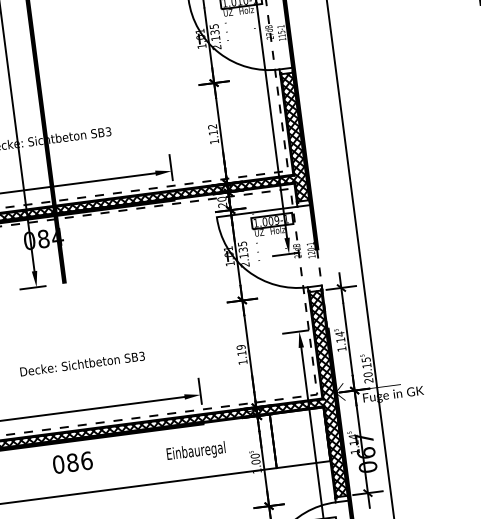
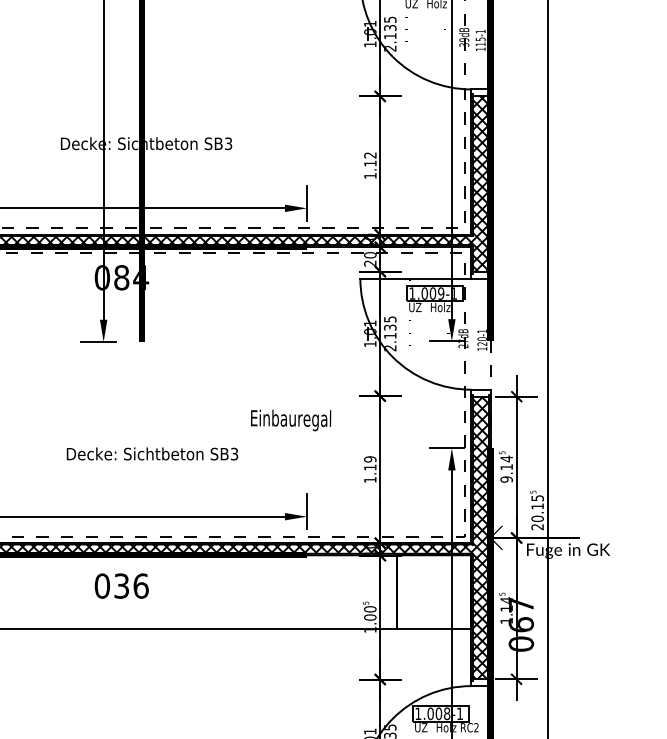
text: (270, 36) -> (464, 42), 27dB -> 39dB
text: (341, 349) -> (506, 479), 1.14 -> 9.14
text: (196, 452) -> (291, 420), moved
text: (72, 462) -> (121, 585), 086 -> 036

